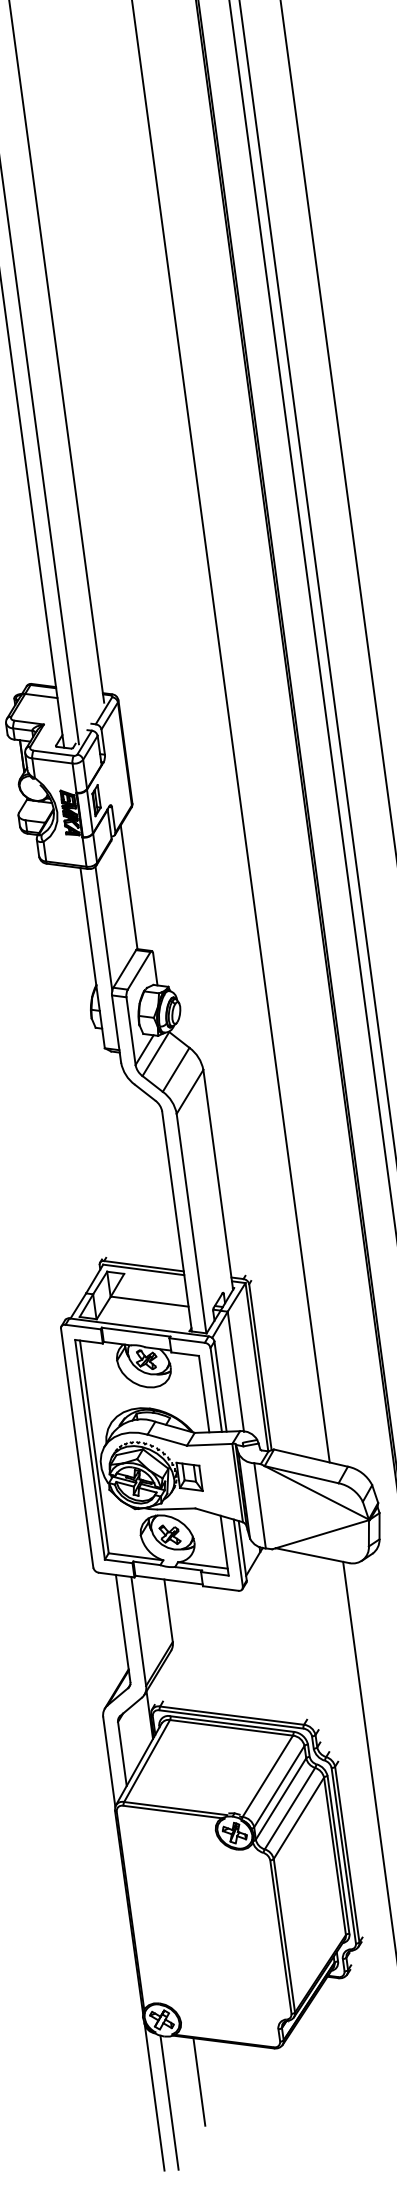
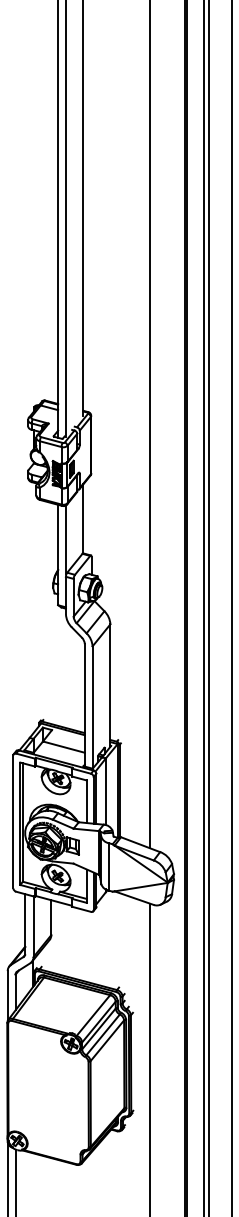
line: (199, 2081) -> (33, 1177), removed

